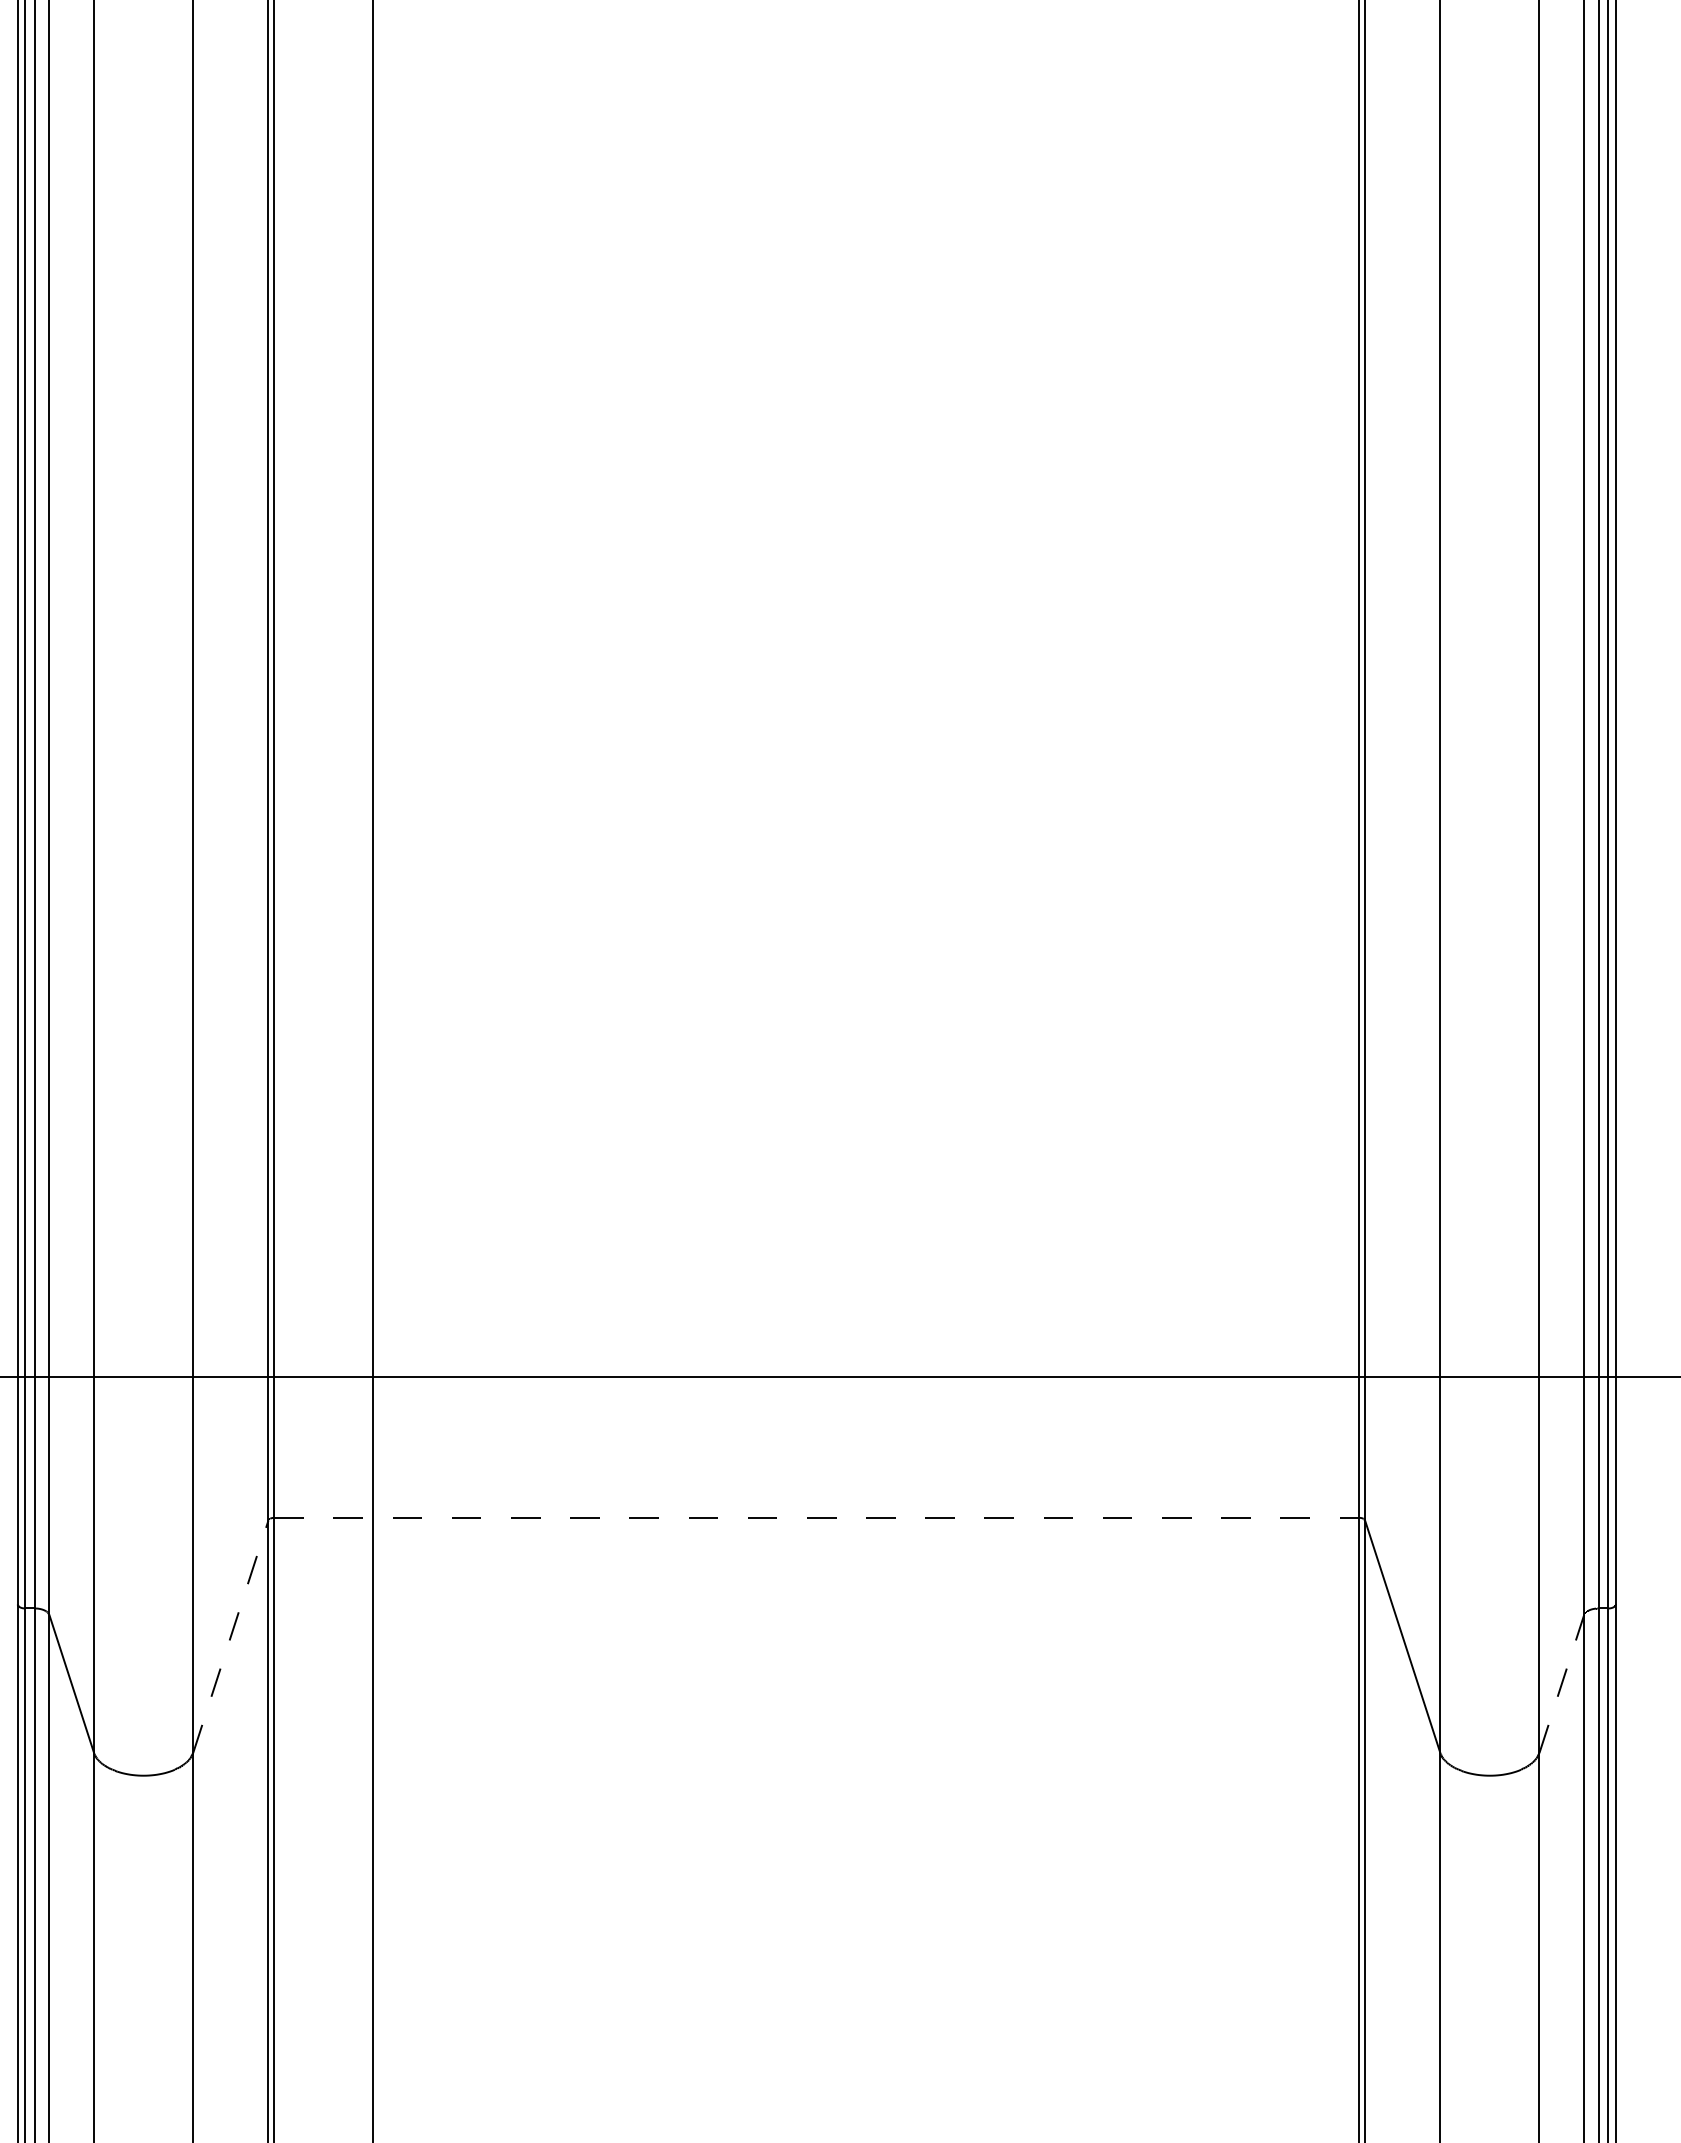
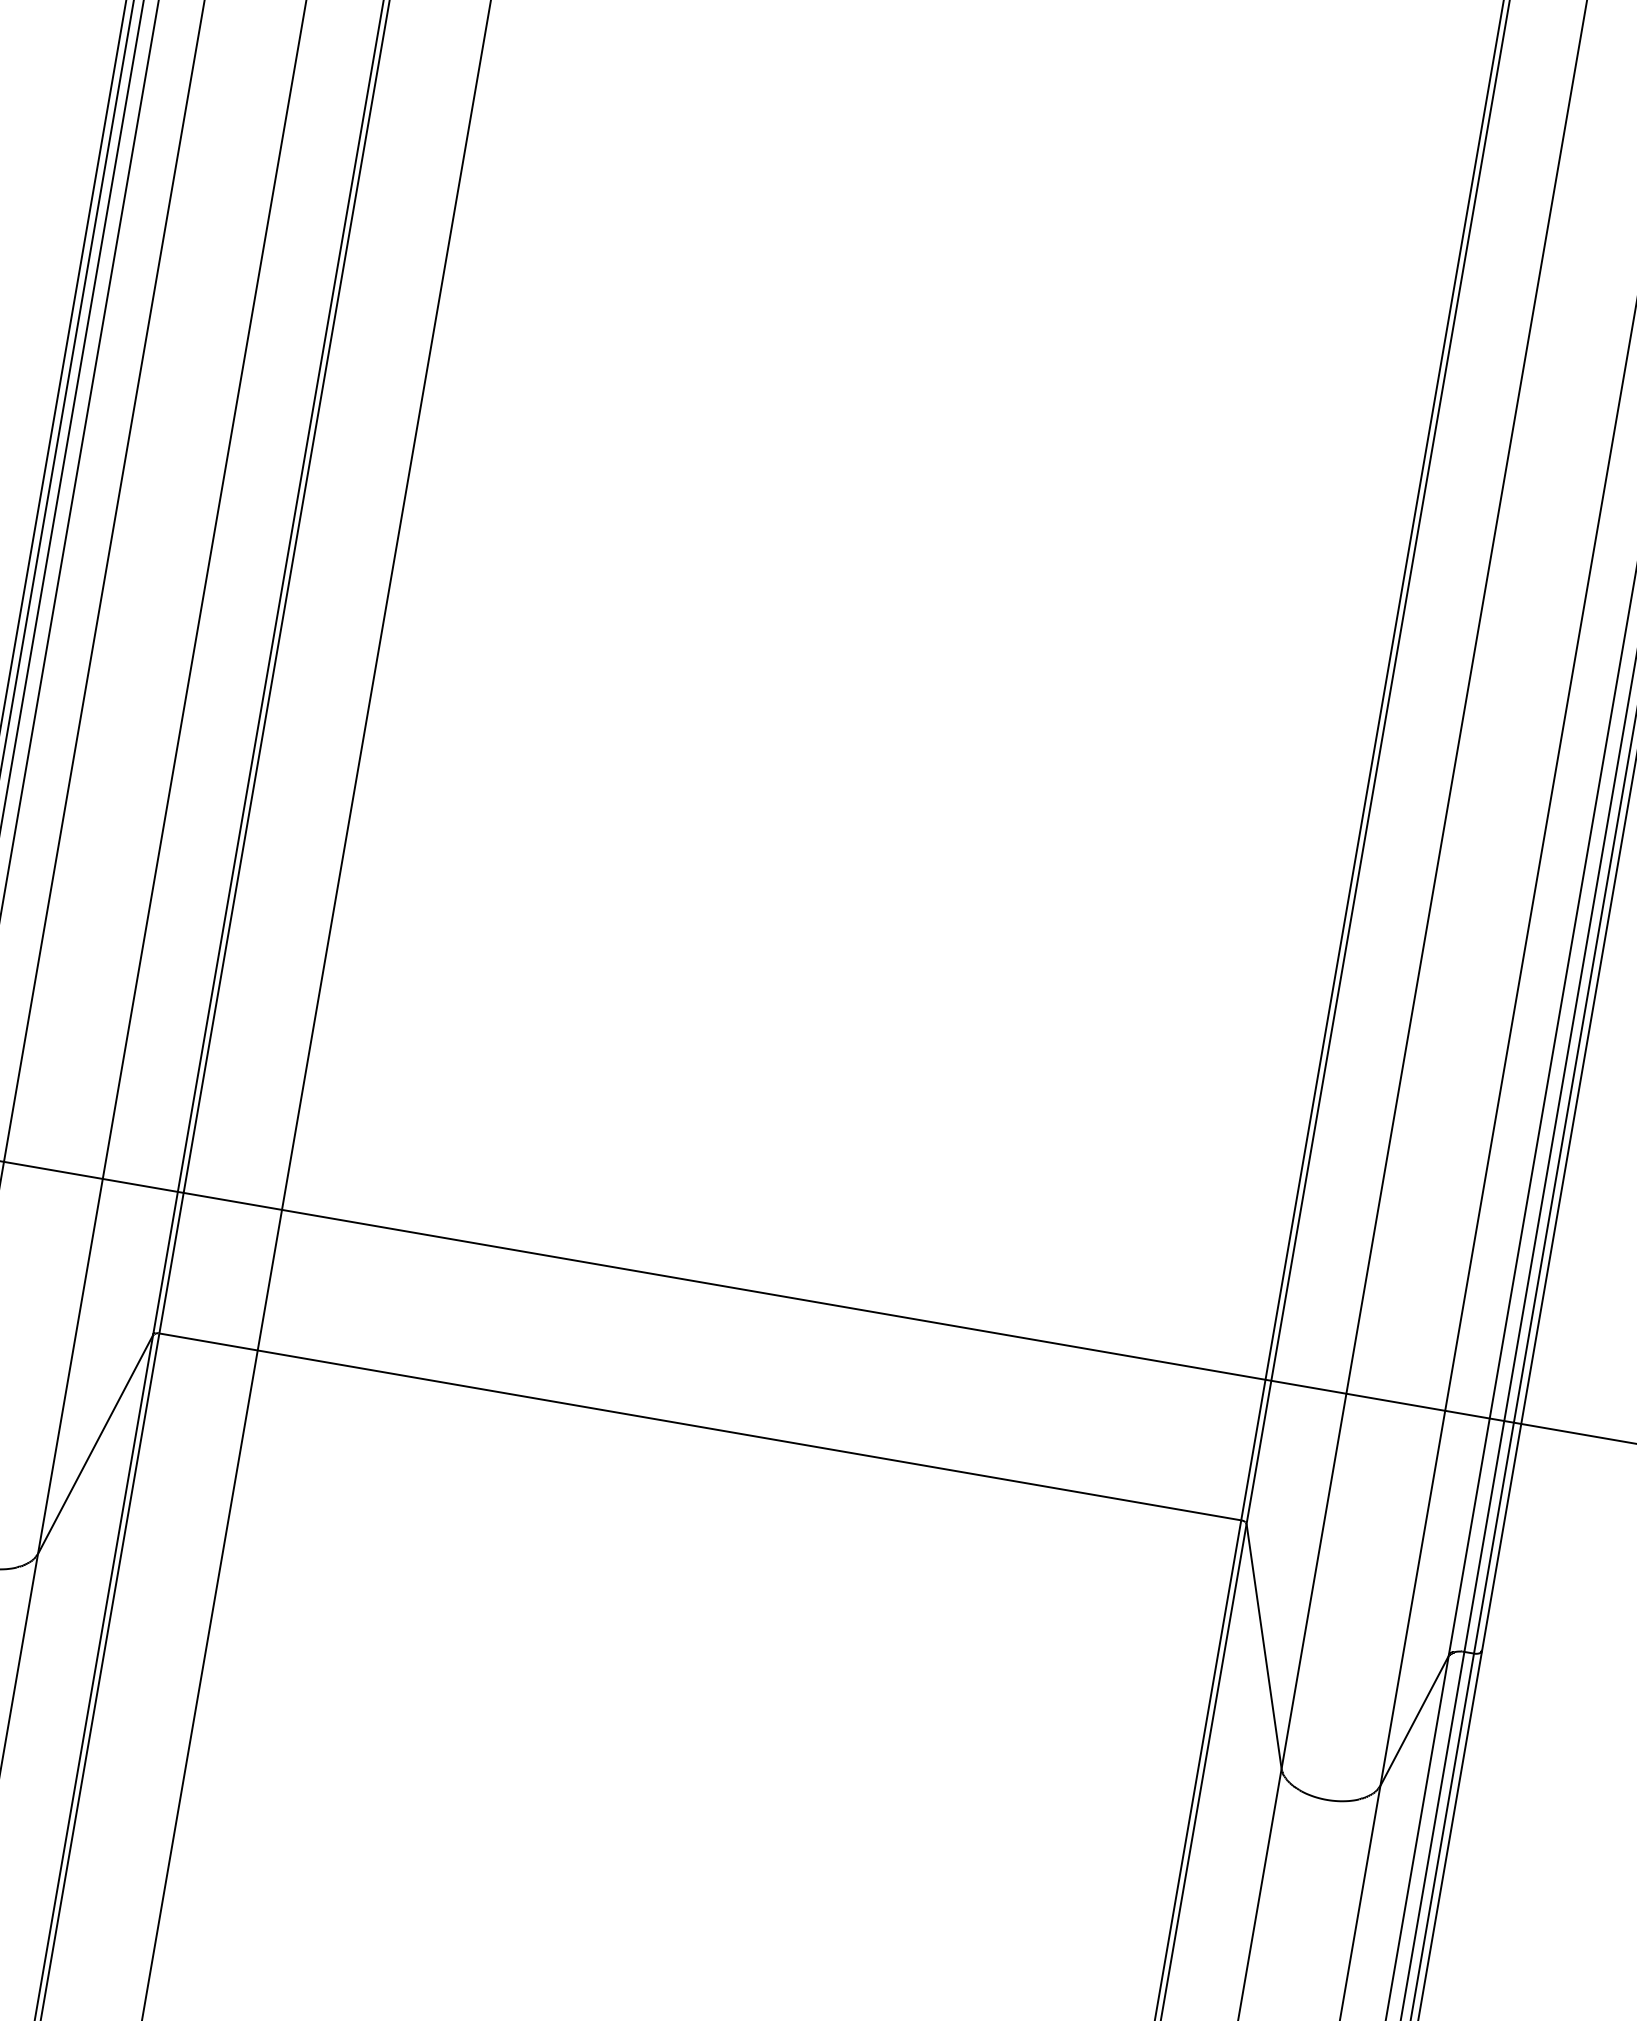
line: (817, 1517) -> (701, 1426), dashed -> solid
line: (230, 1636) -> (95, 1444), dashed -> solid
line: (1561, 1683) -> (1414, 1720), dashed -> solid

